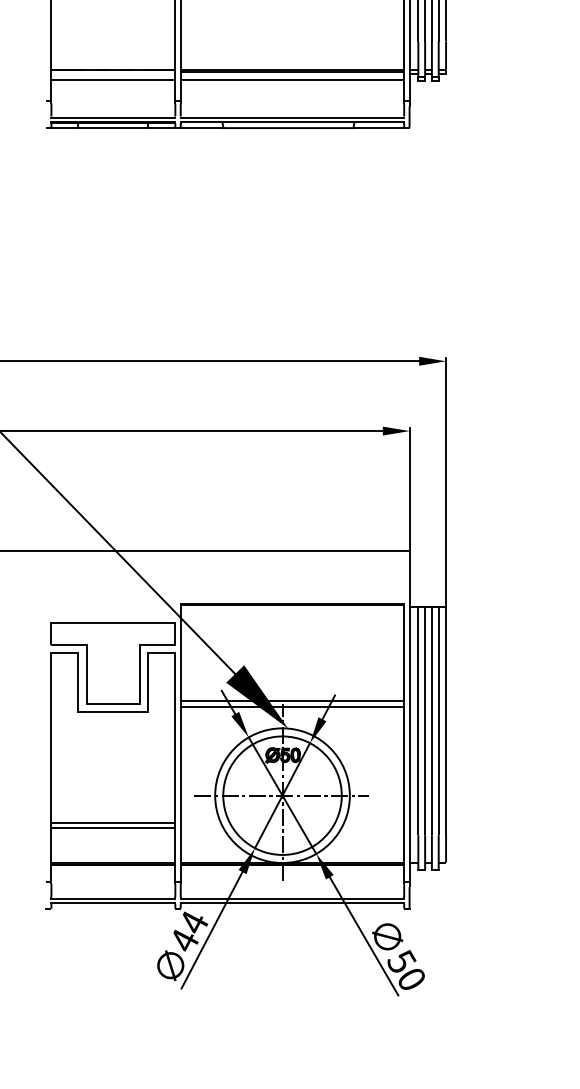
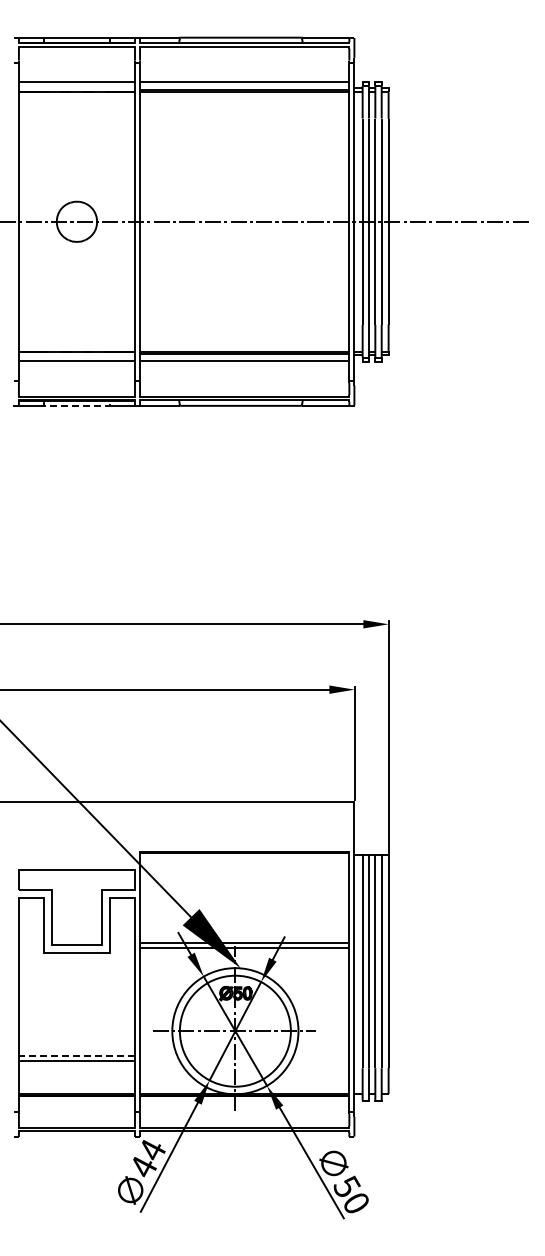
line: (112, 127) -> (76, 405), solid -> dashed
line: (112, 822) -> (76, 1056), solid -> dashed

